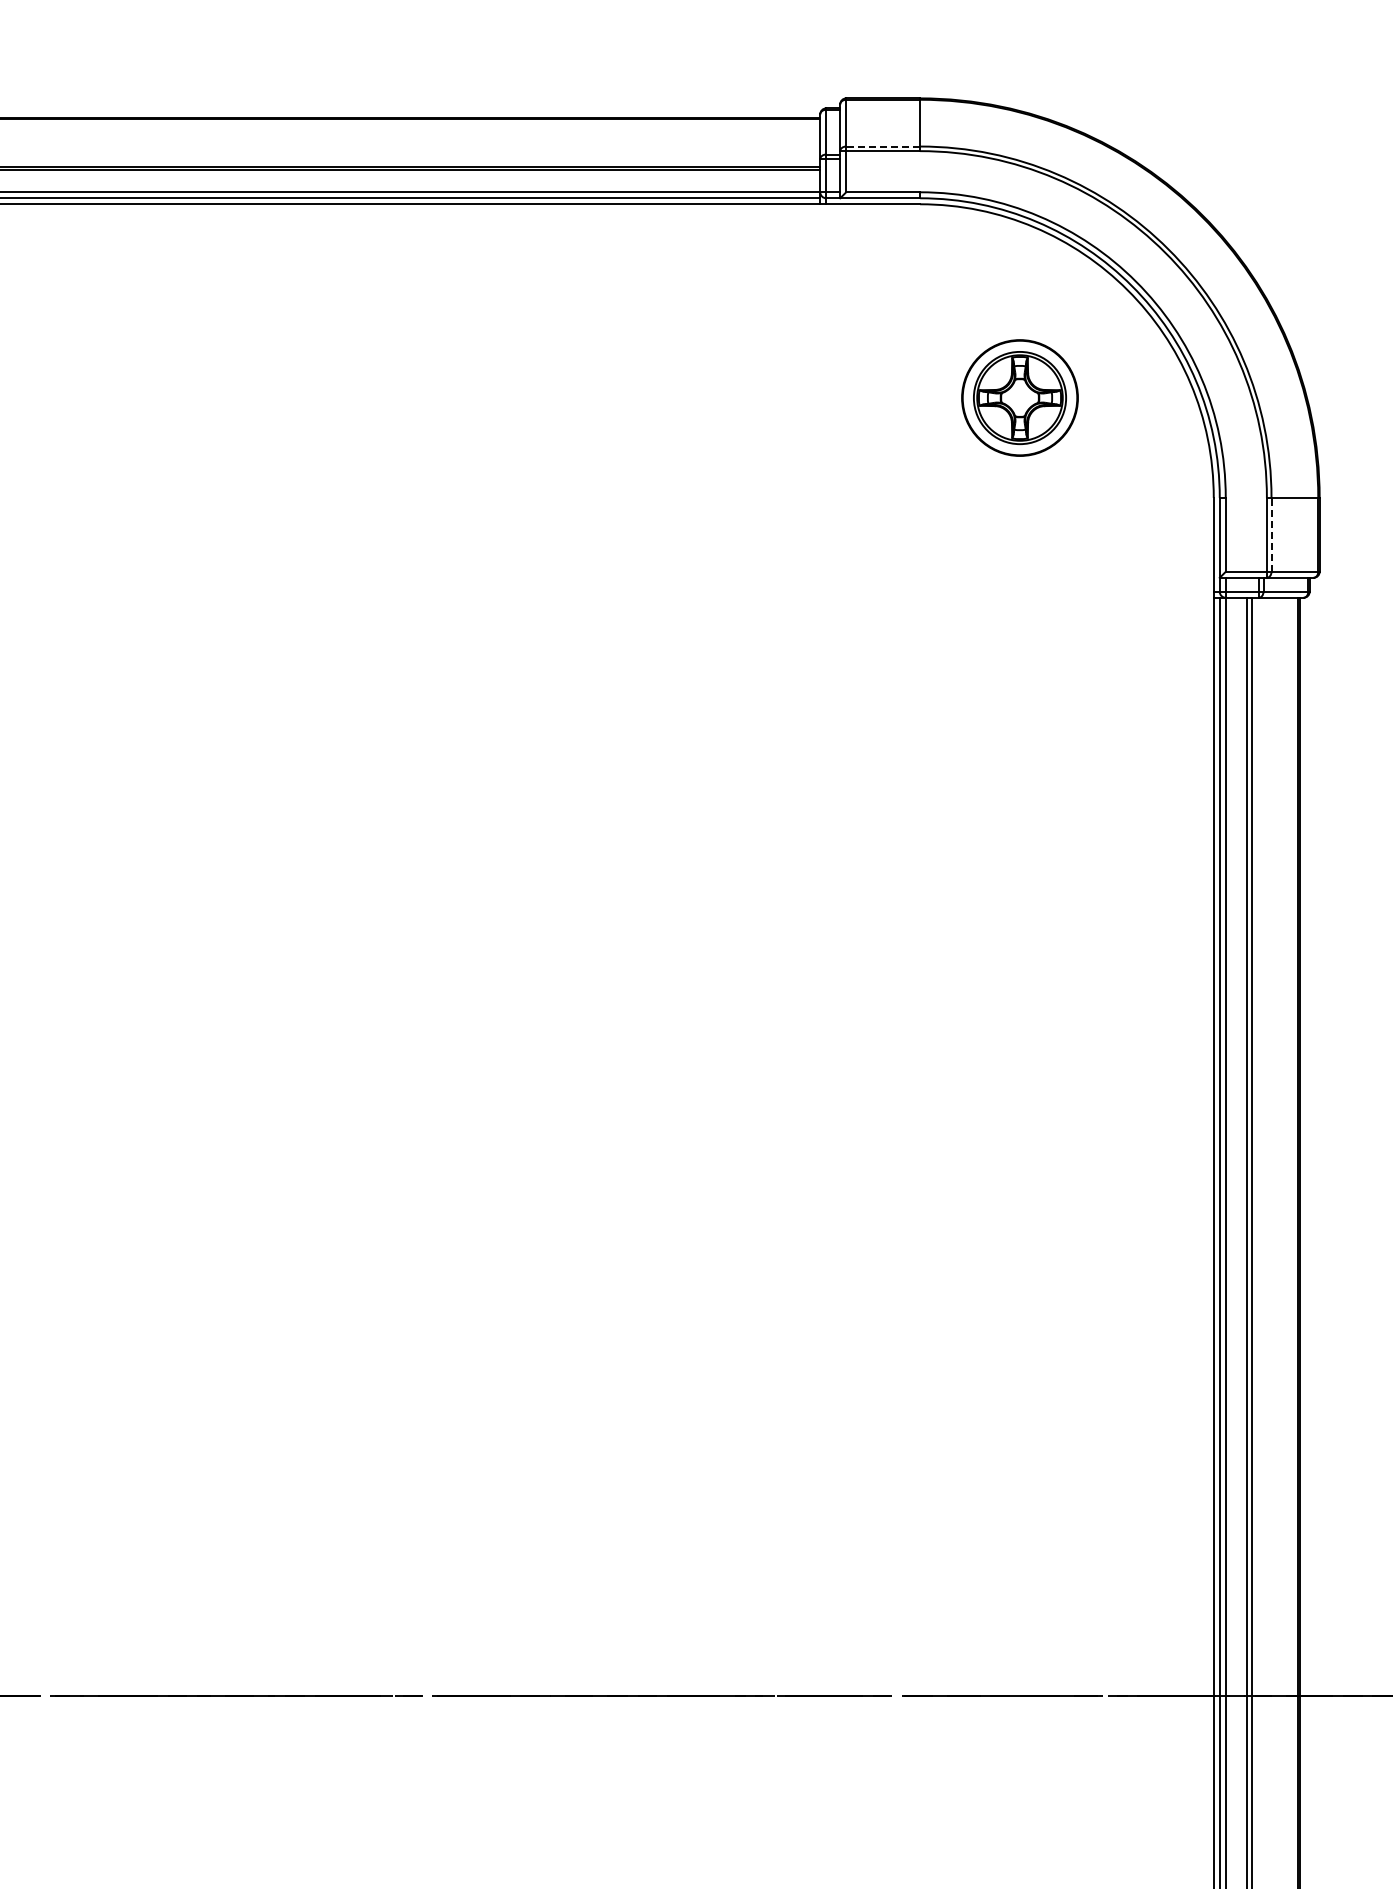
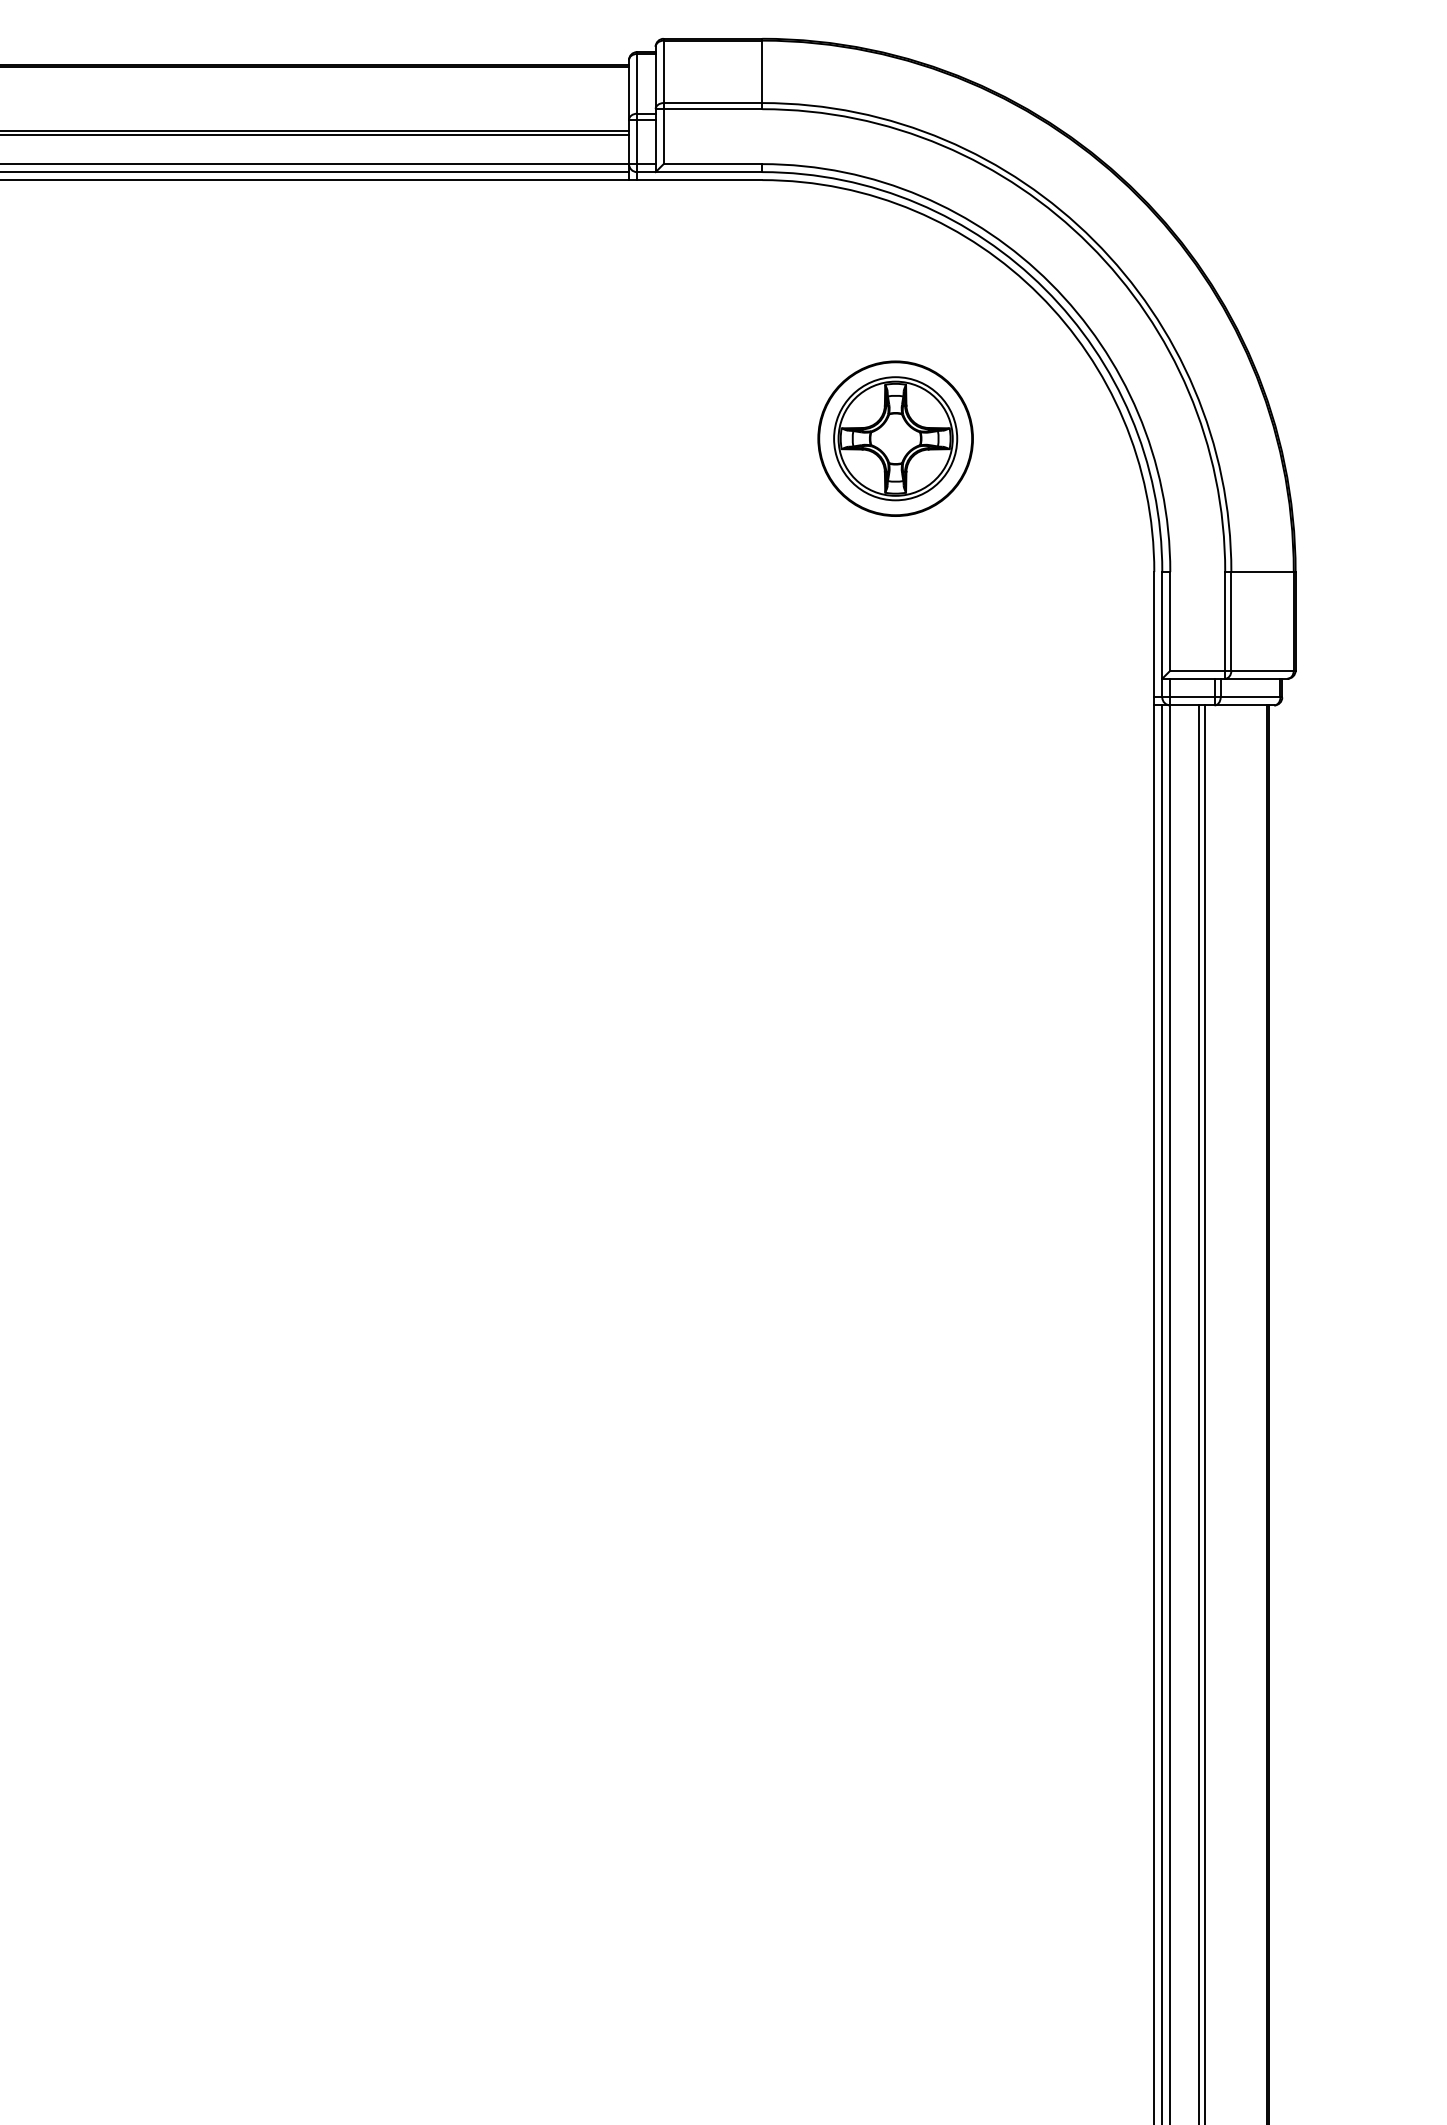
line: (883, 146) -> (713, 103), dashed -> solid
line: (1271, 534) -> (1231, 620), dashed -> solid

